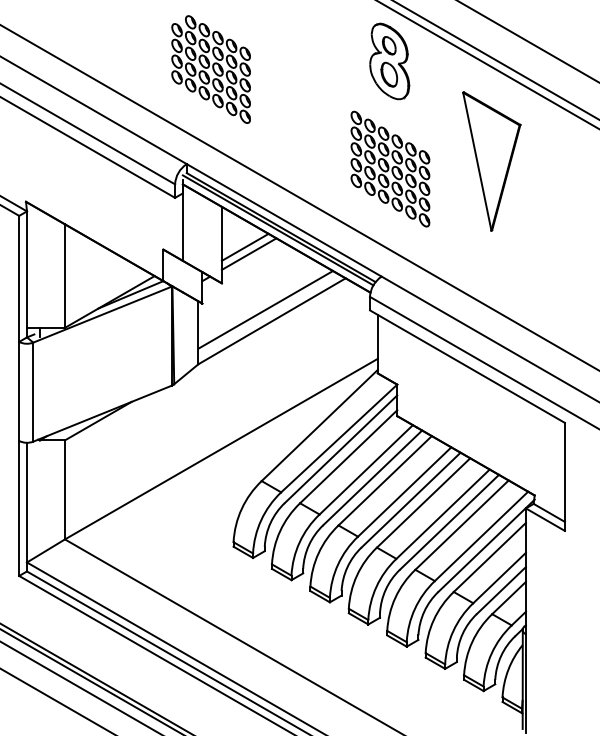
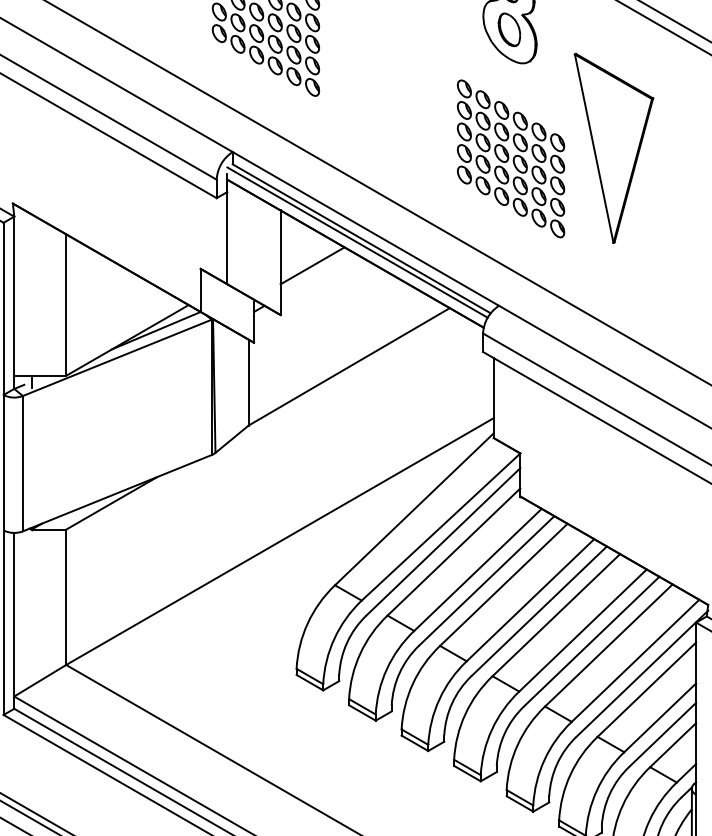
part: (491, 161) -> (613, 148), moved
line: (248, 253) -> (317, 274), removed
line: (265, 309) -> (340, 350), removed

